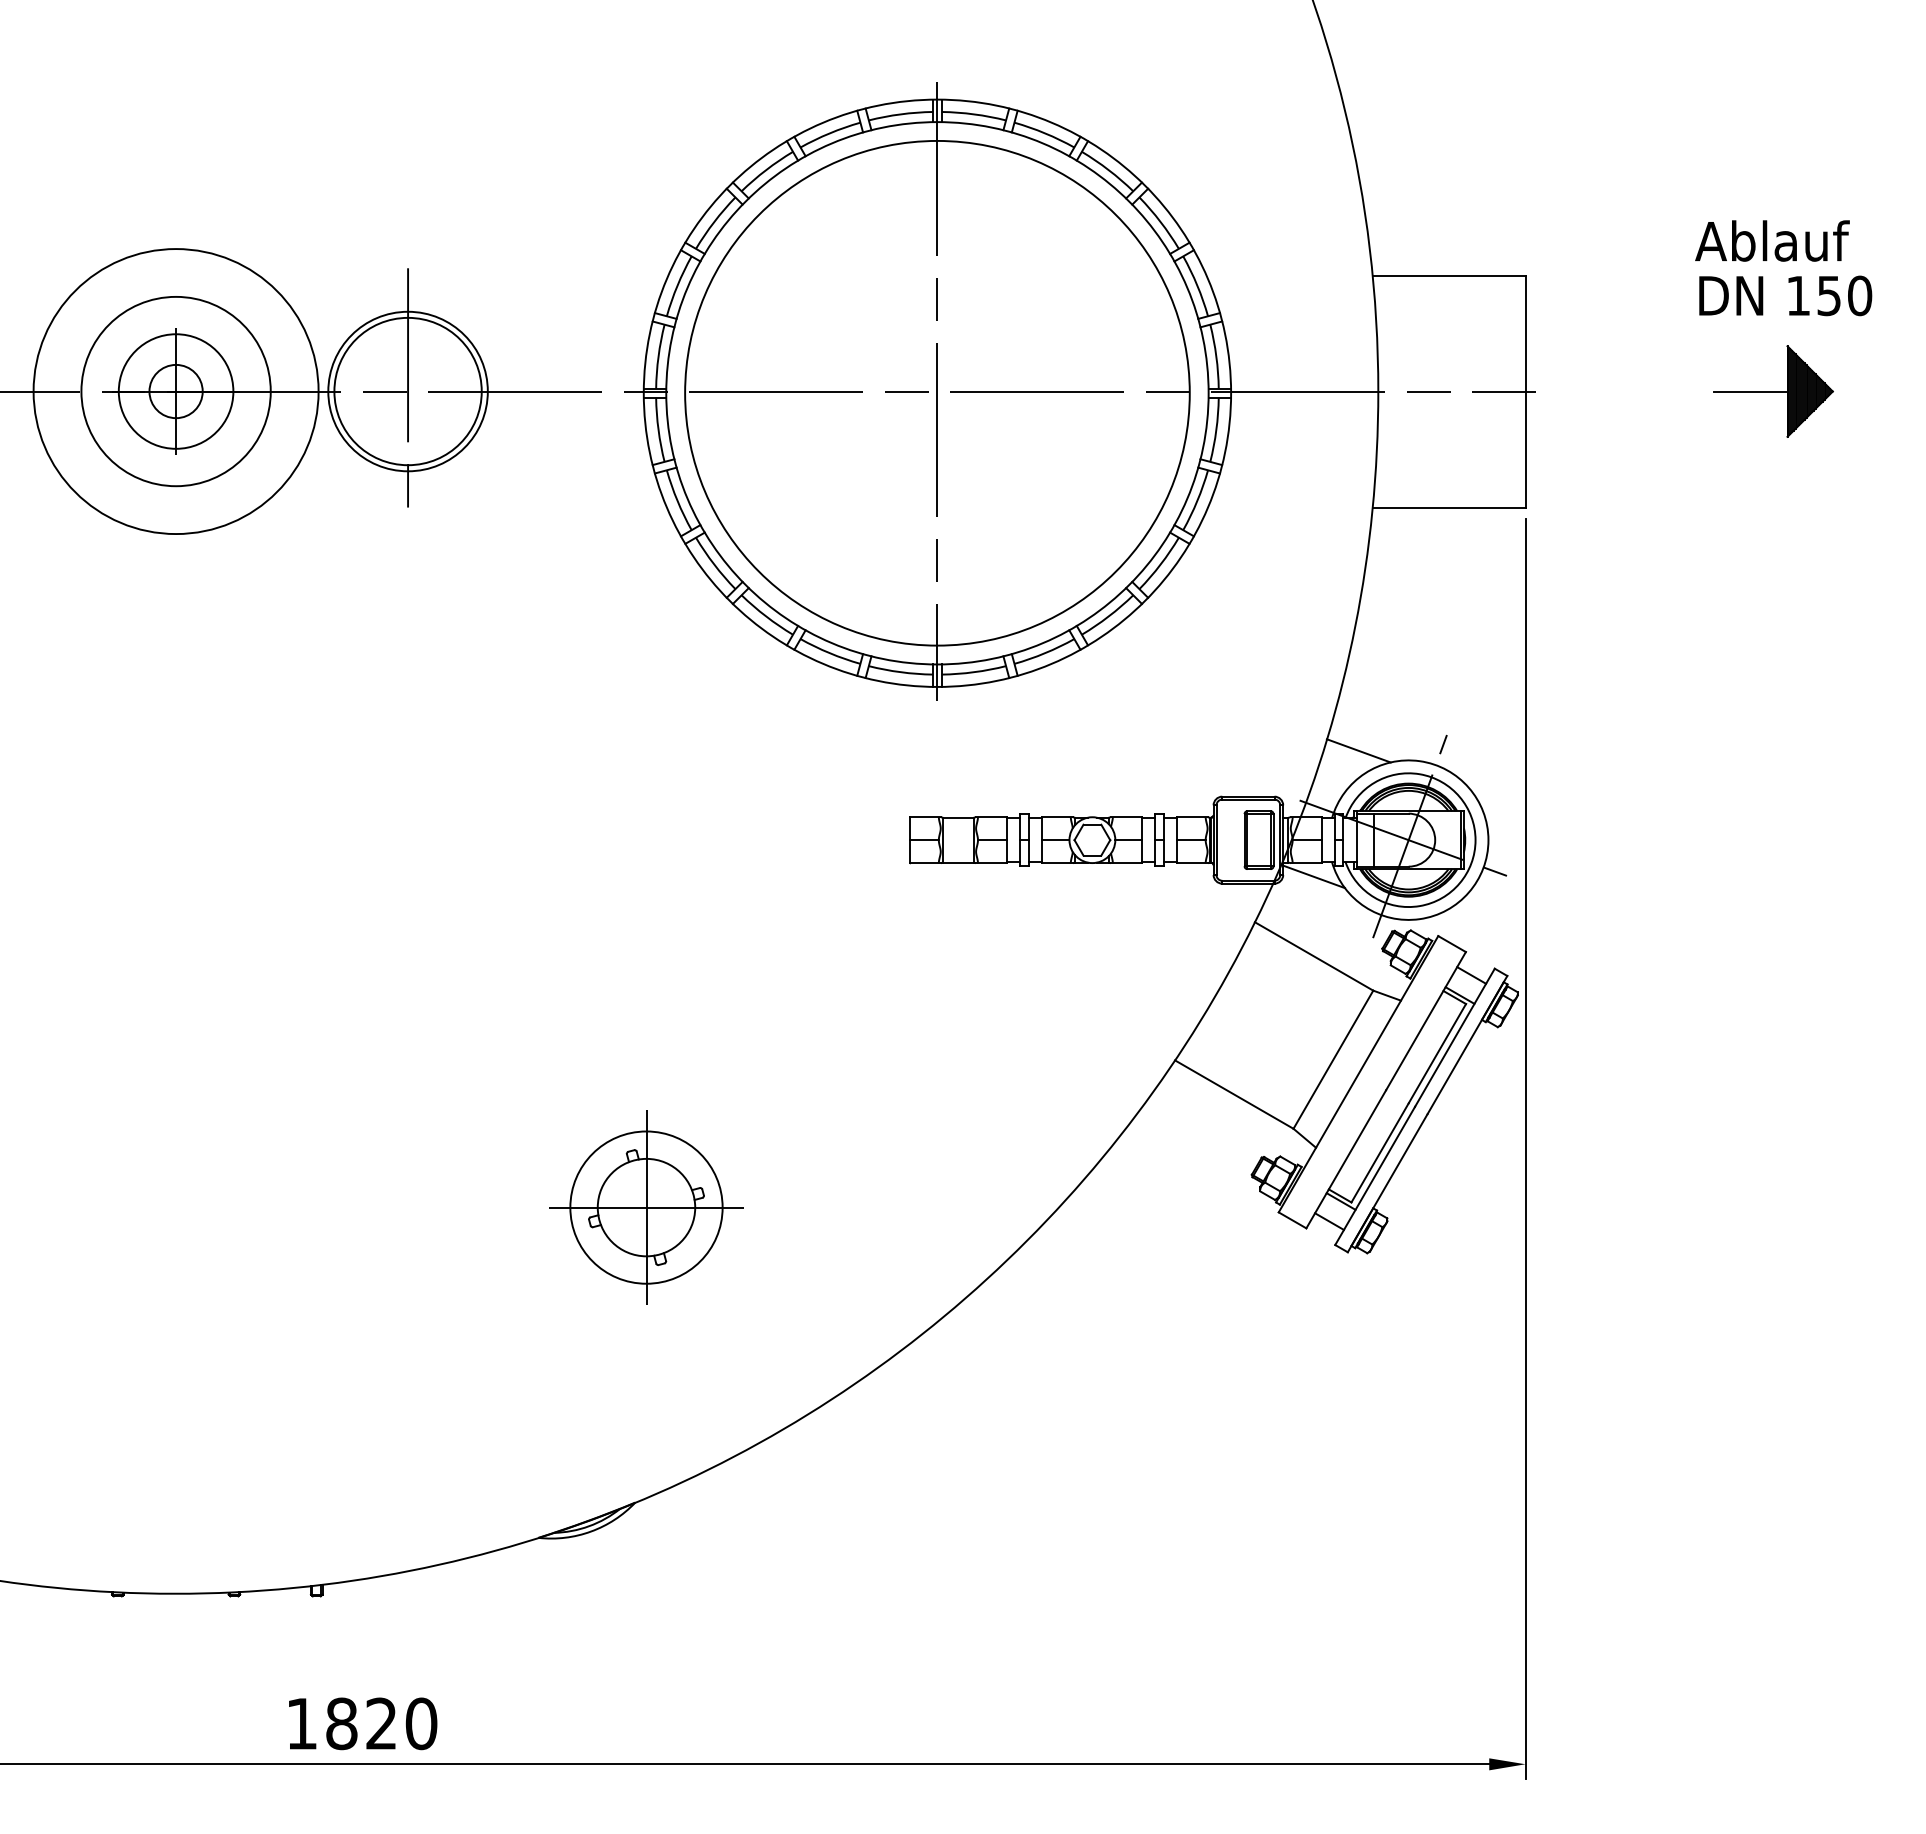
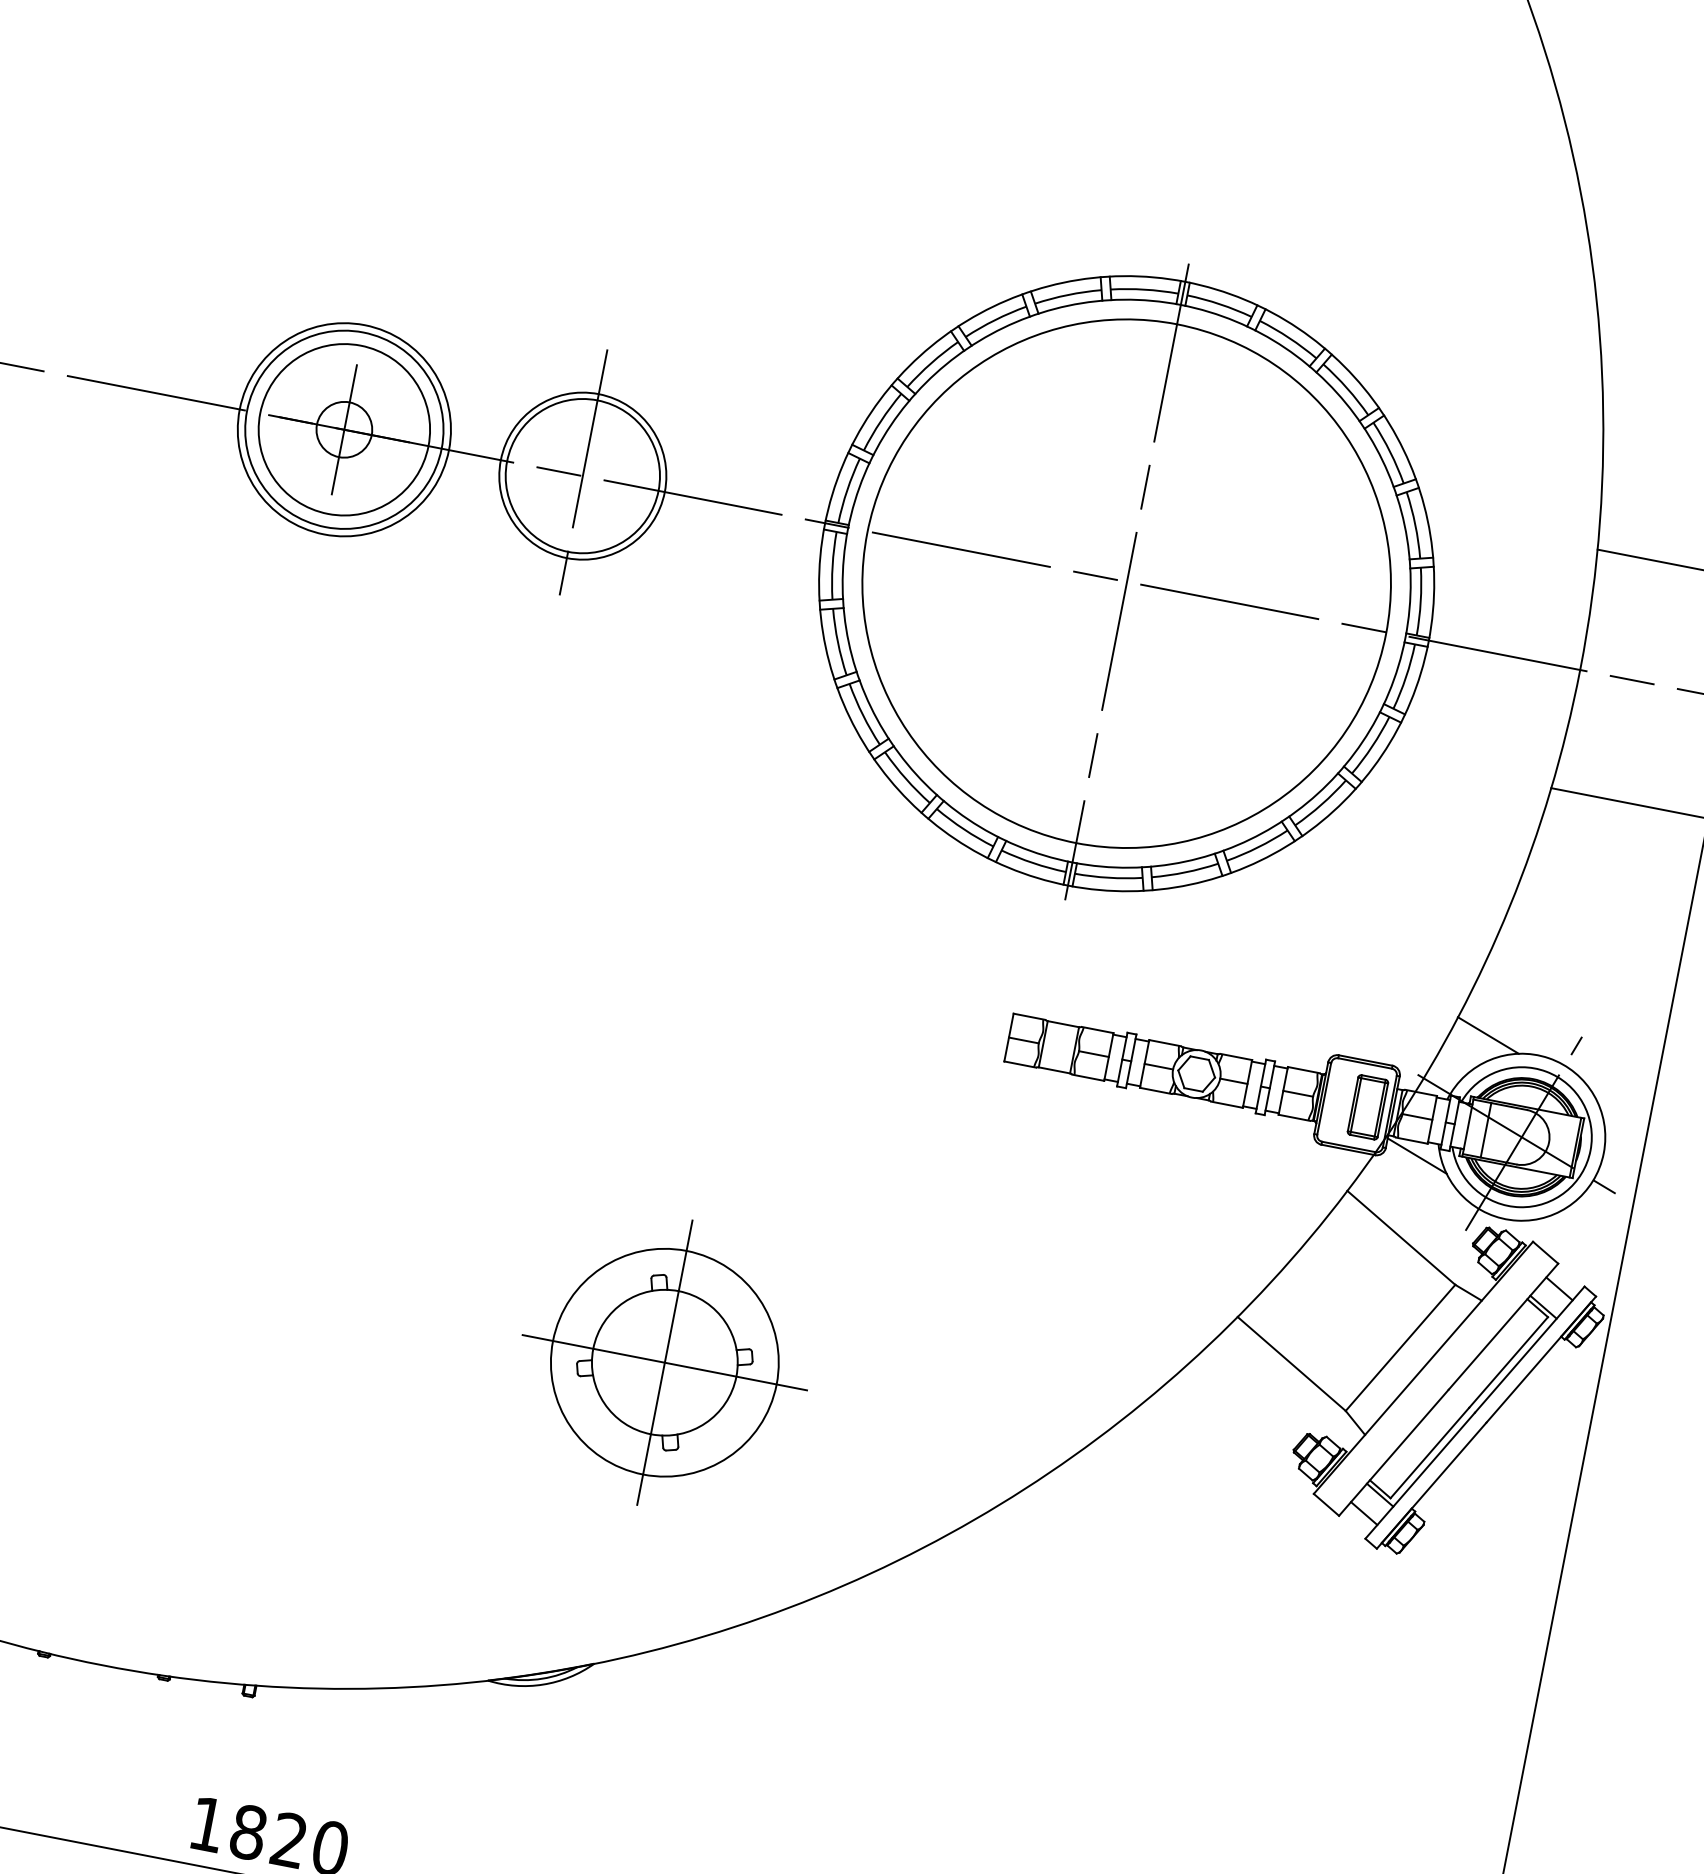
circle: (175, 391) -> (343, 429), size x0.71
circle: (175, 391) -> (343, 429), size x1.43
part: (646, 1207) -> (664, 1362), size x1.43

